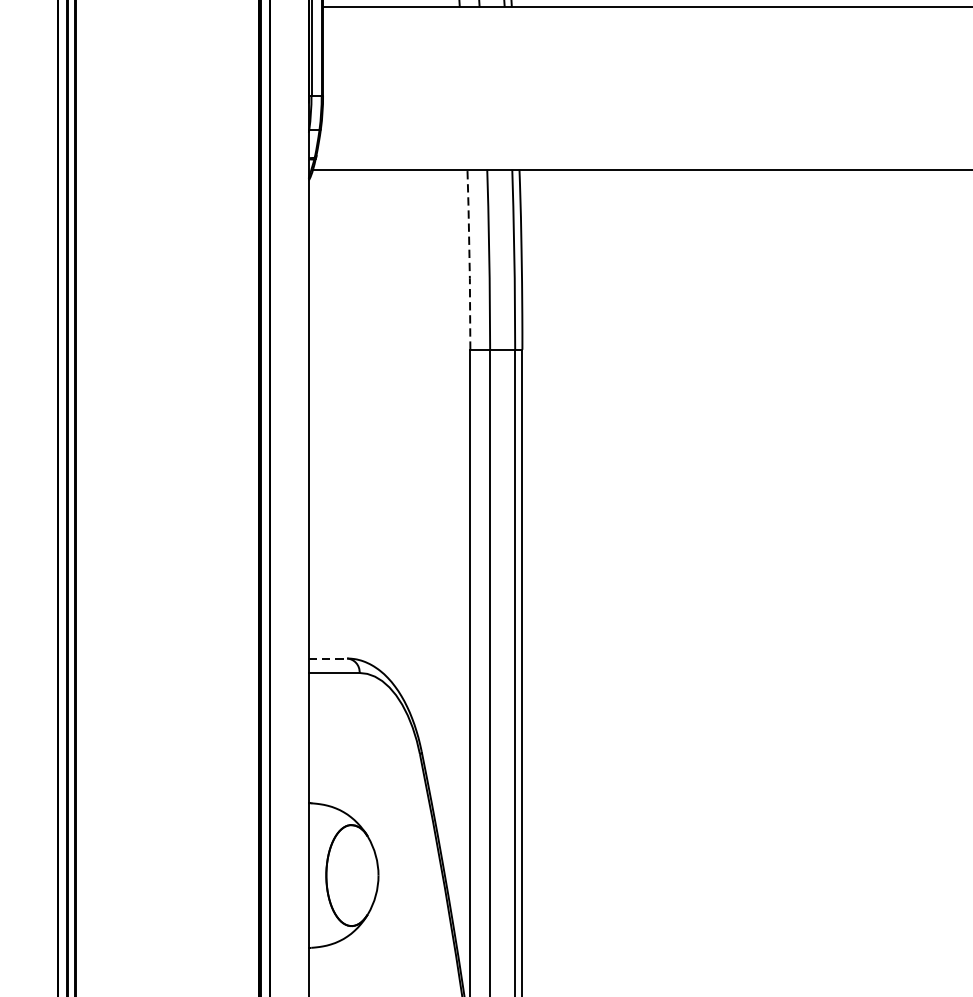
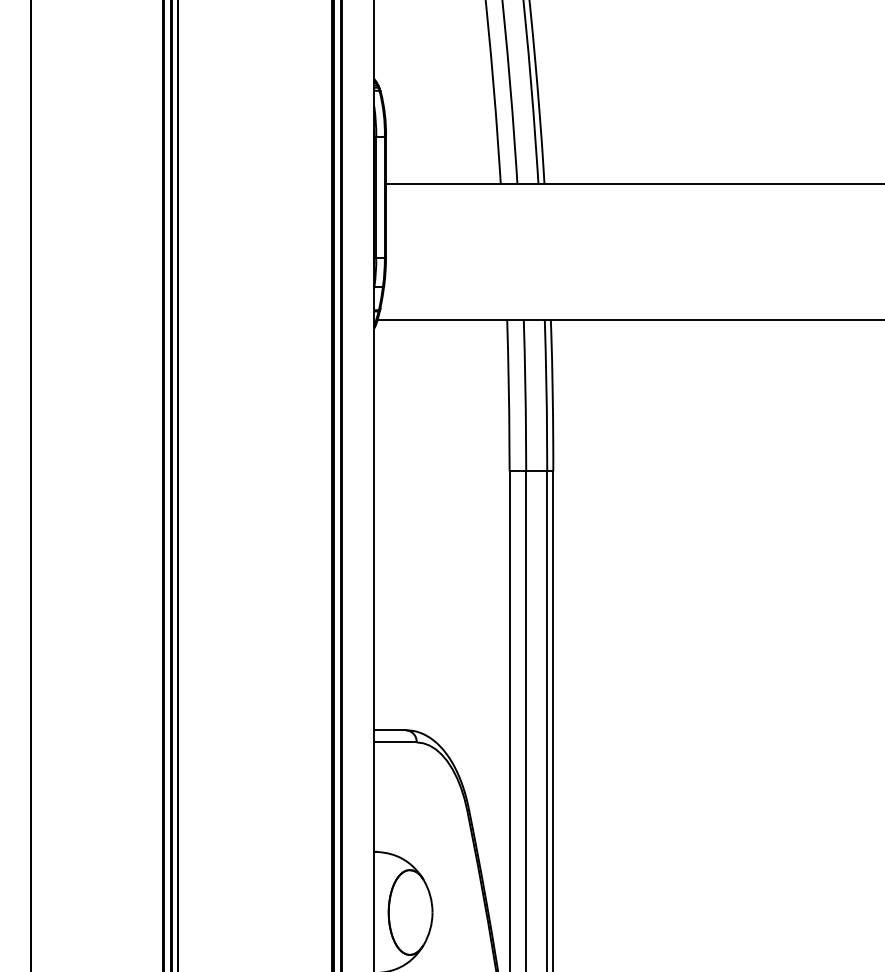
line: (469, 259) -> (508, 395), dashed -> solid
line: (328, 658) -> (390, 730), dashed -> solid

